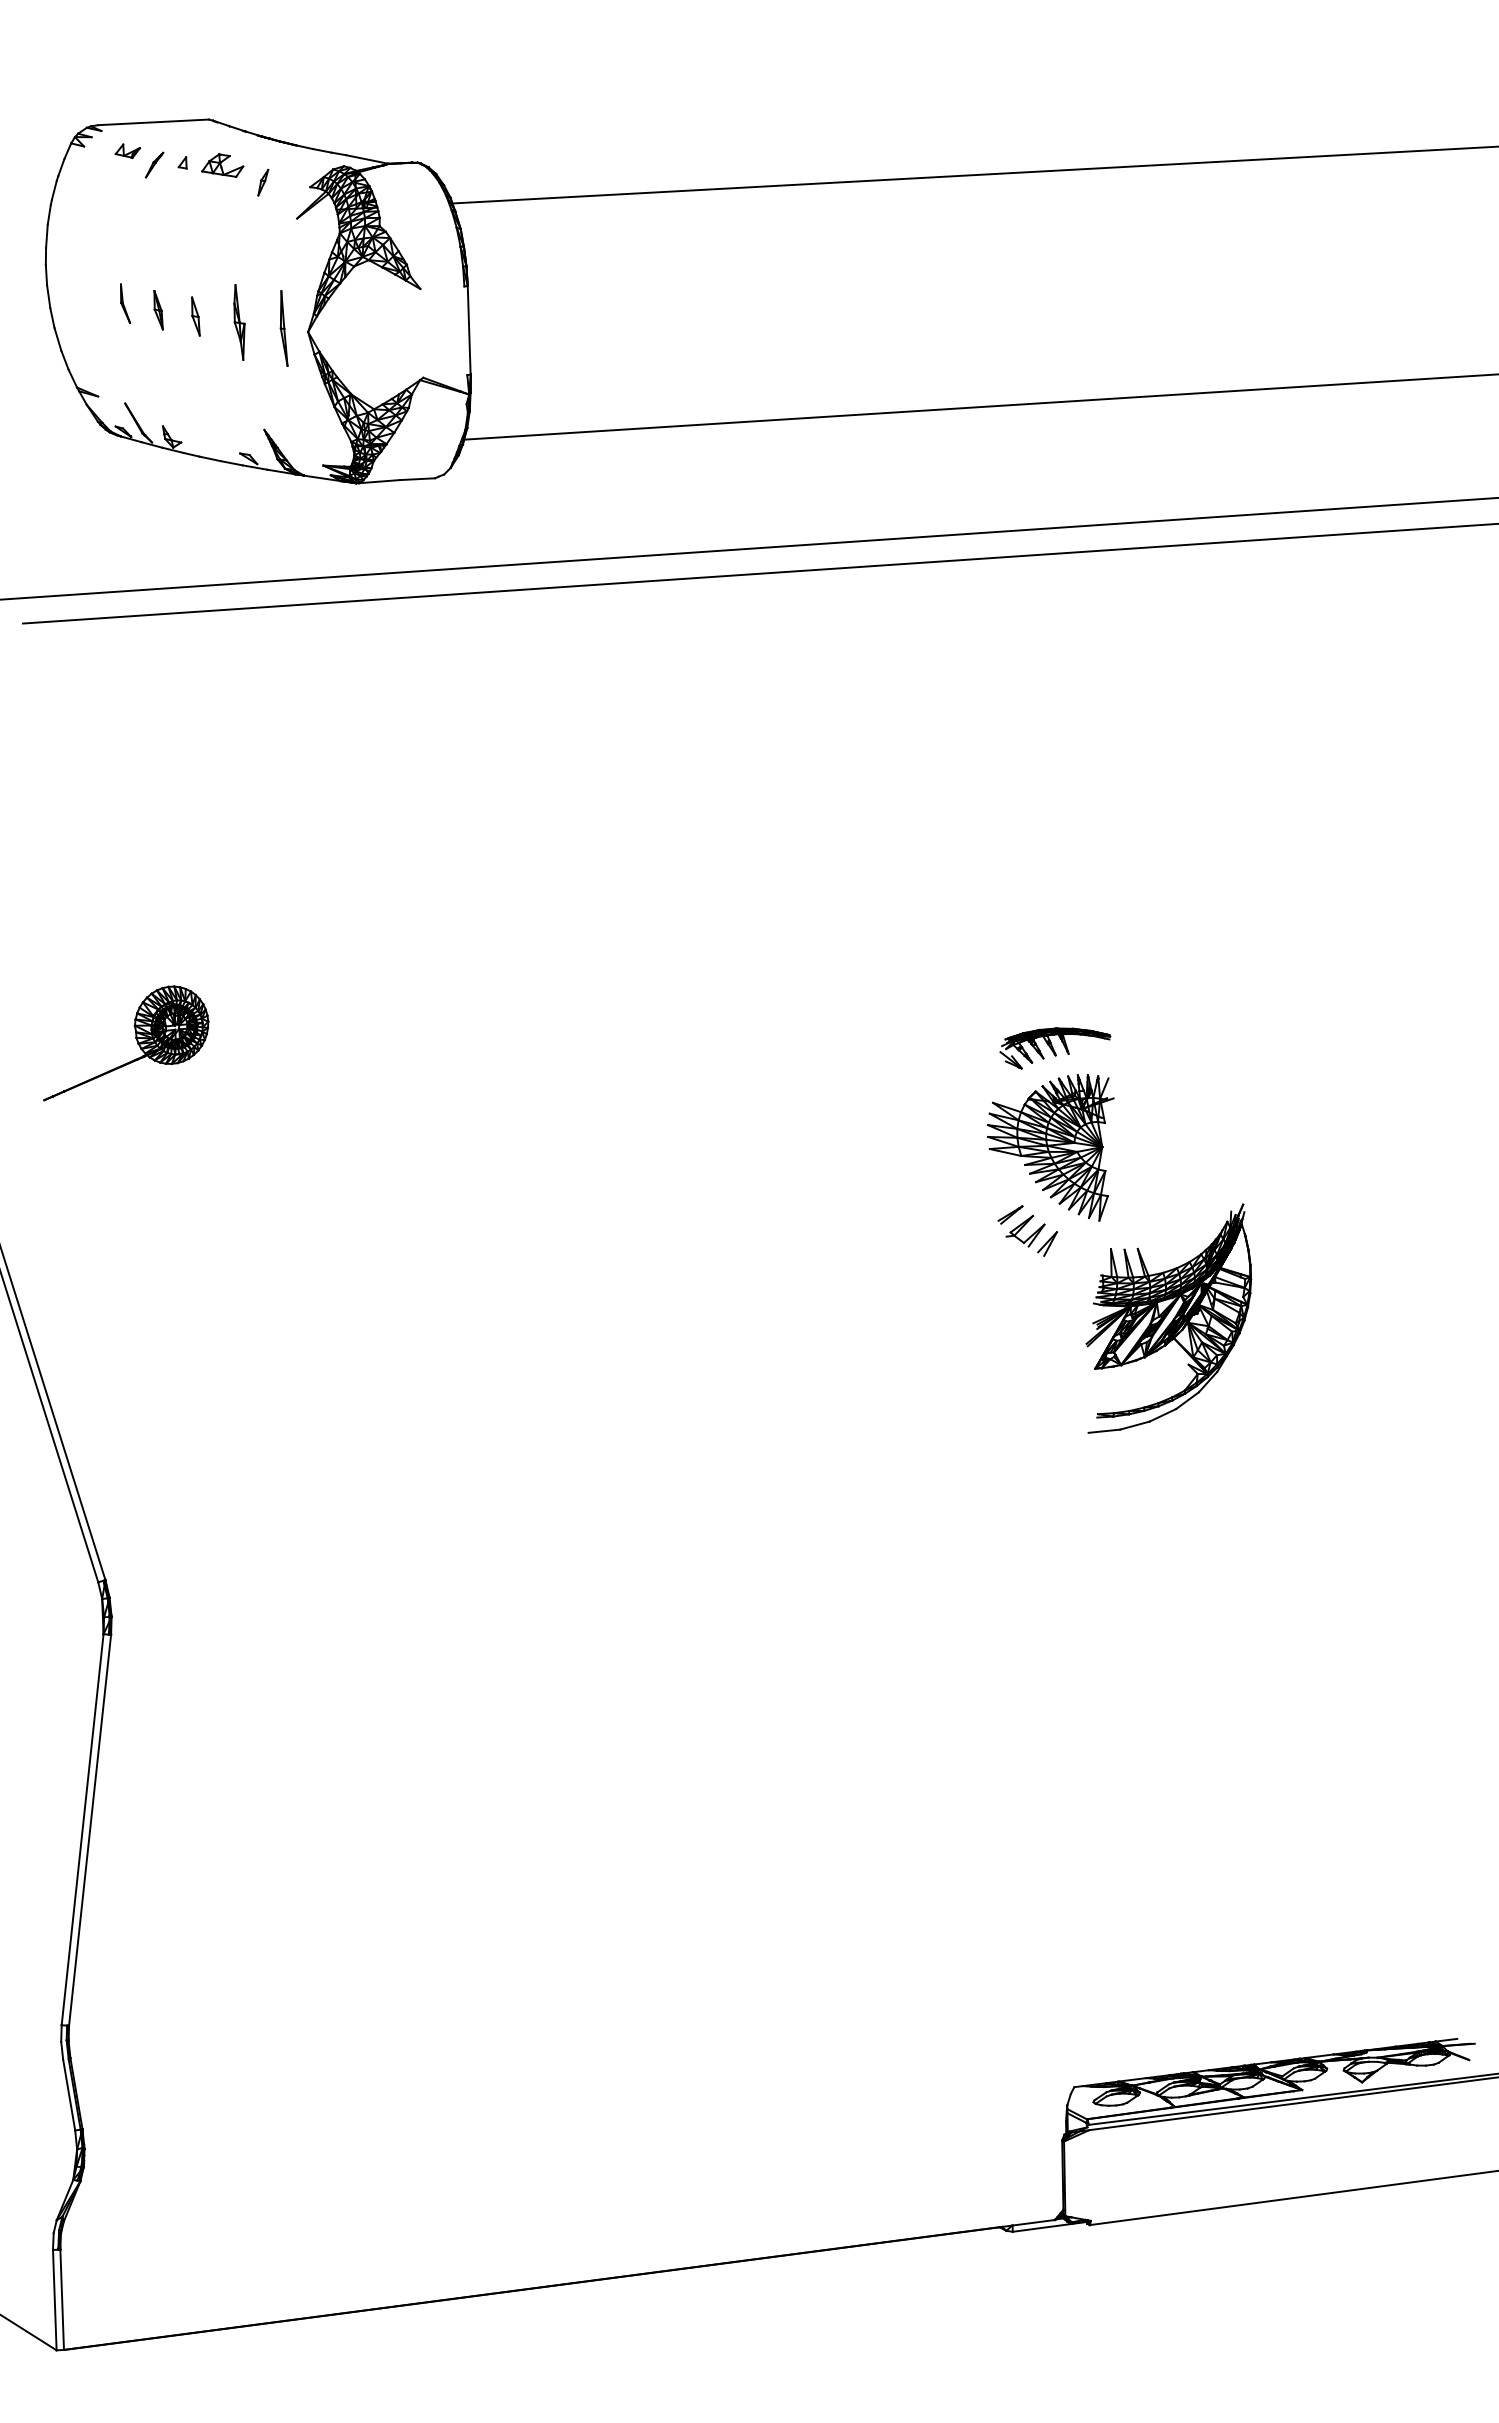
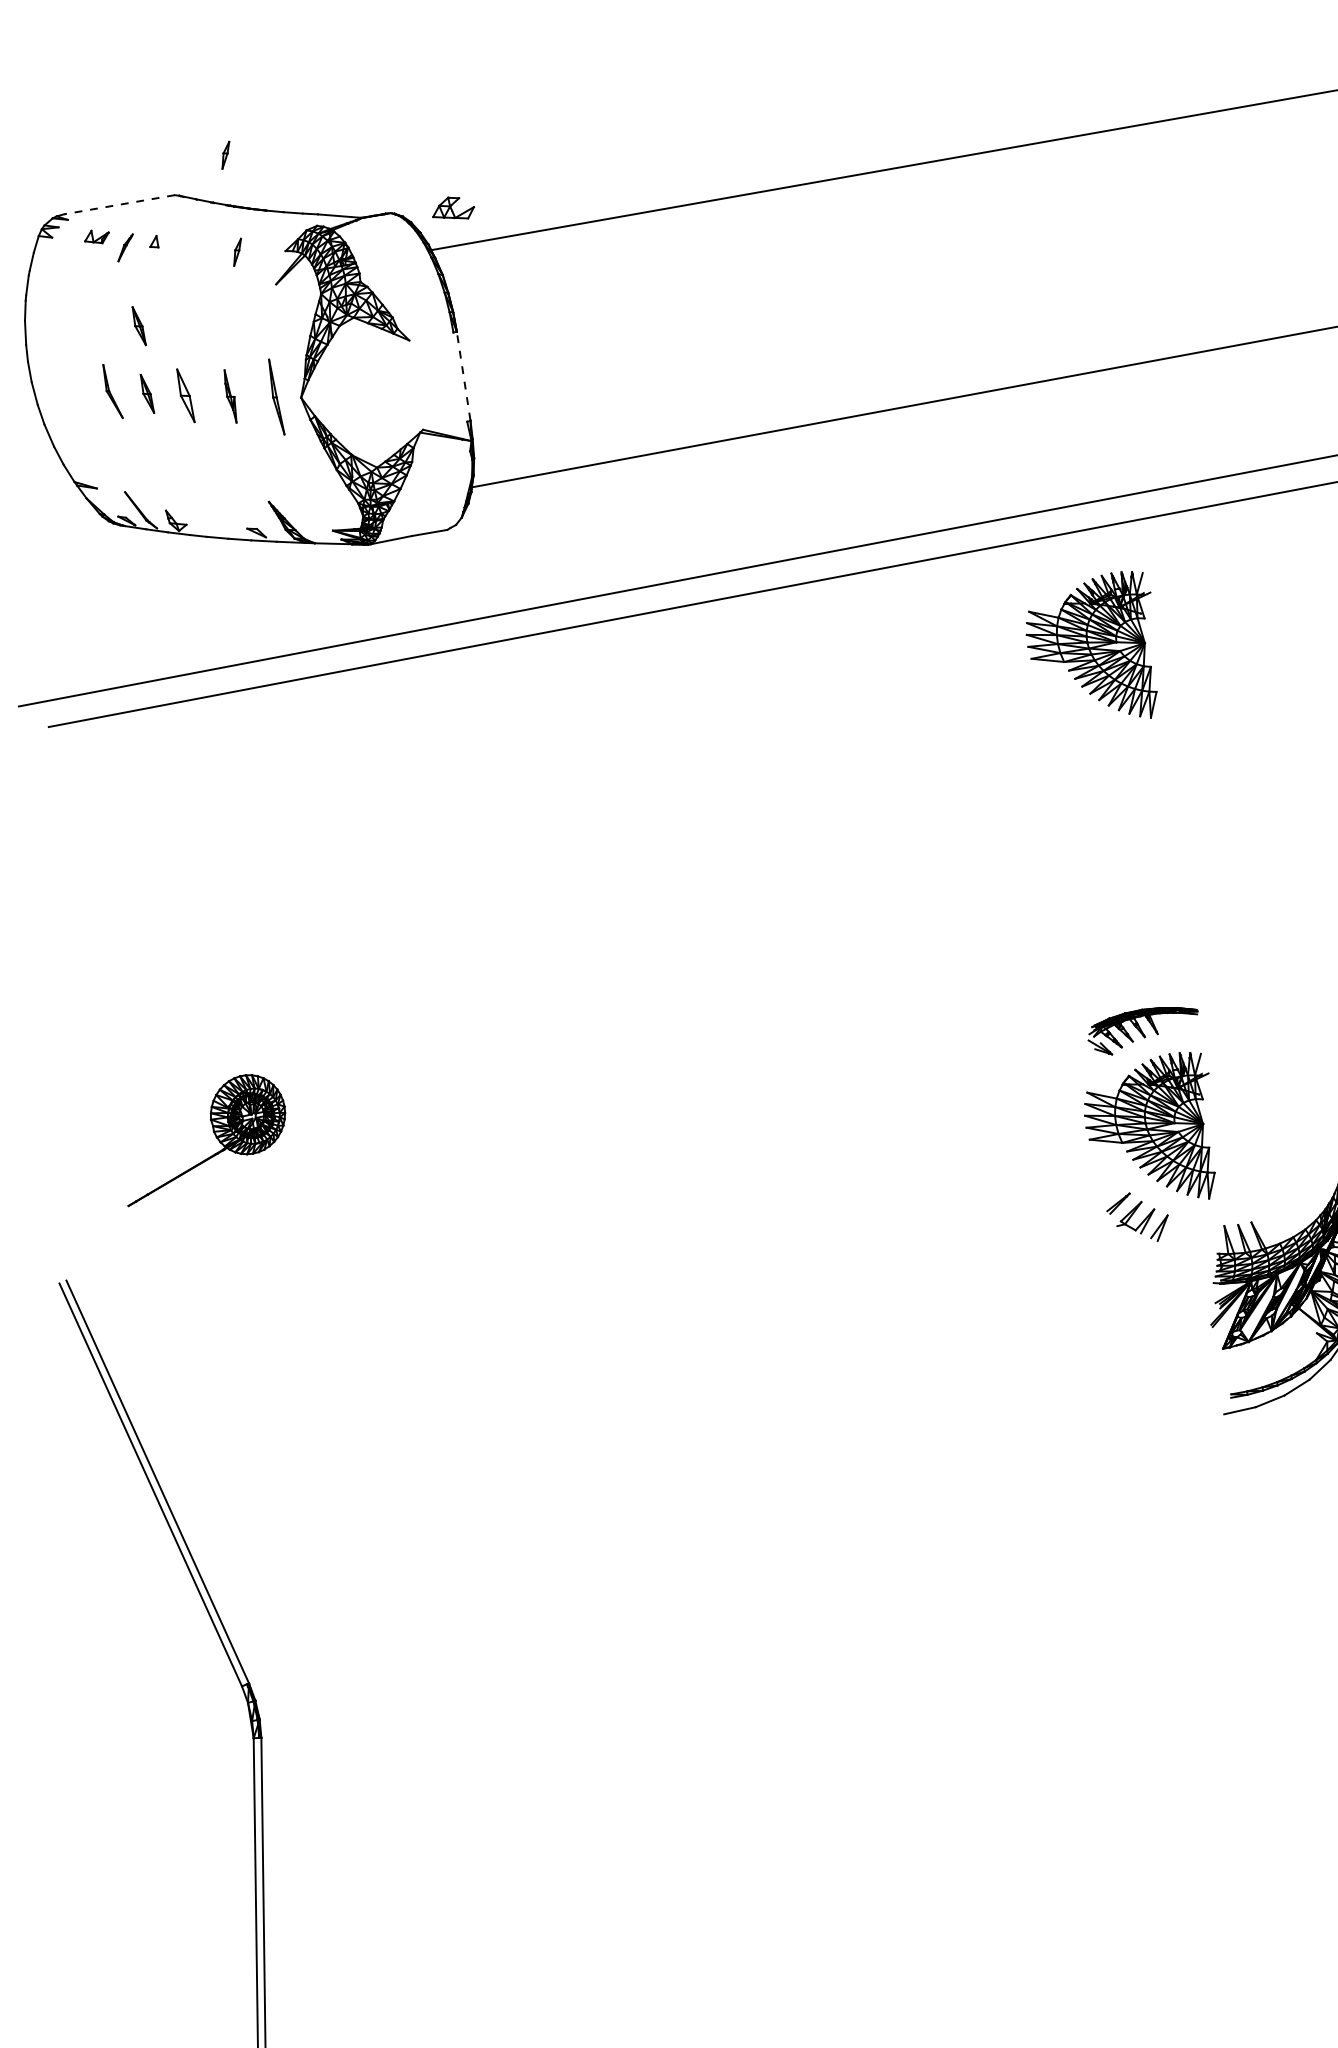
part: (263, 86) -> (226, 155), added
line: (153, 122) -> (119, 204), solid -> dashed
part: (222, 165) -> (452, 208), moved
part: (158, 243) -> (139, 326), added
part: (125, 303) -> (113, 391), size x1.4
part: (195, 316) -> (185, 395), size x1.4
part: (239, 322) -> (230, 396), size x0.7
line: (469, 329) -> (463, 375), solid -> dashed
part: (1050, 671) -> (1092, 649), added

